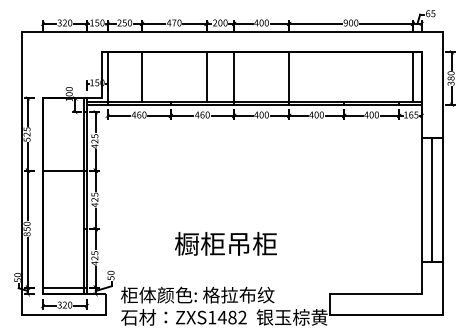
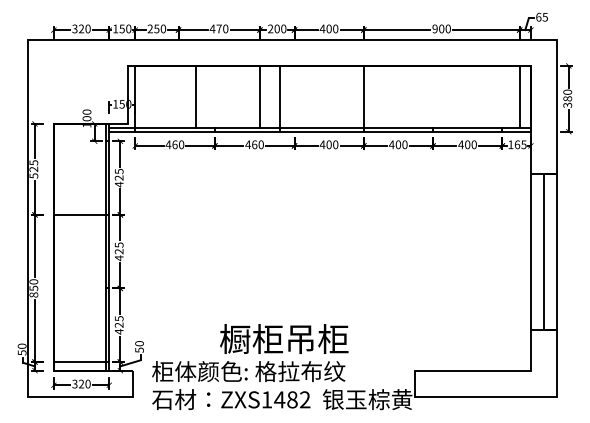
line: (141, 76) -> (195, 96), moved
line: (234, 78) -> (279, 98), moved
text: (226, 243) -> (284, 338), moved

